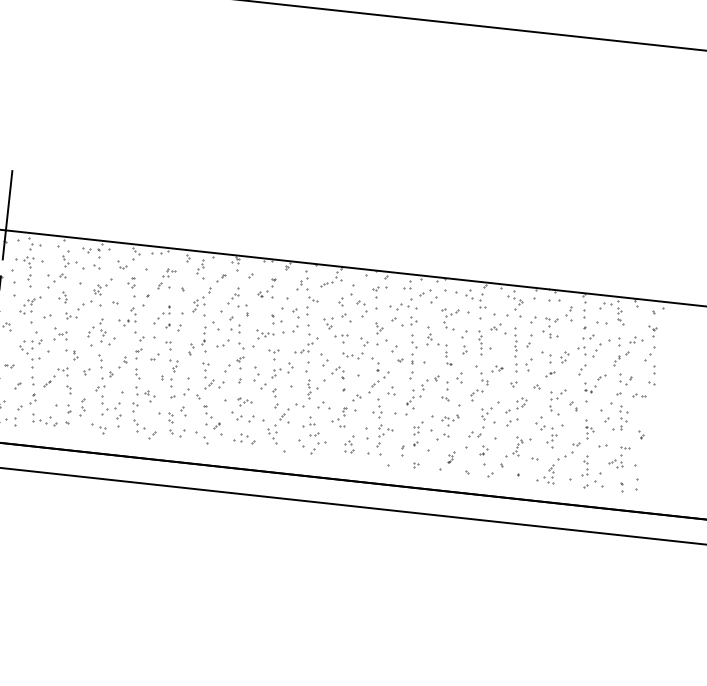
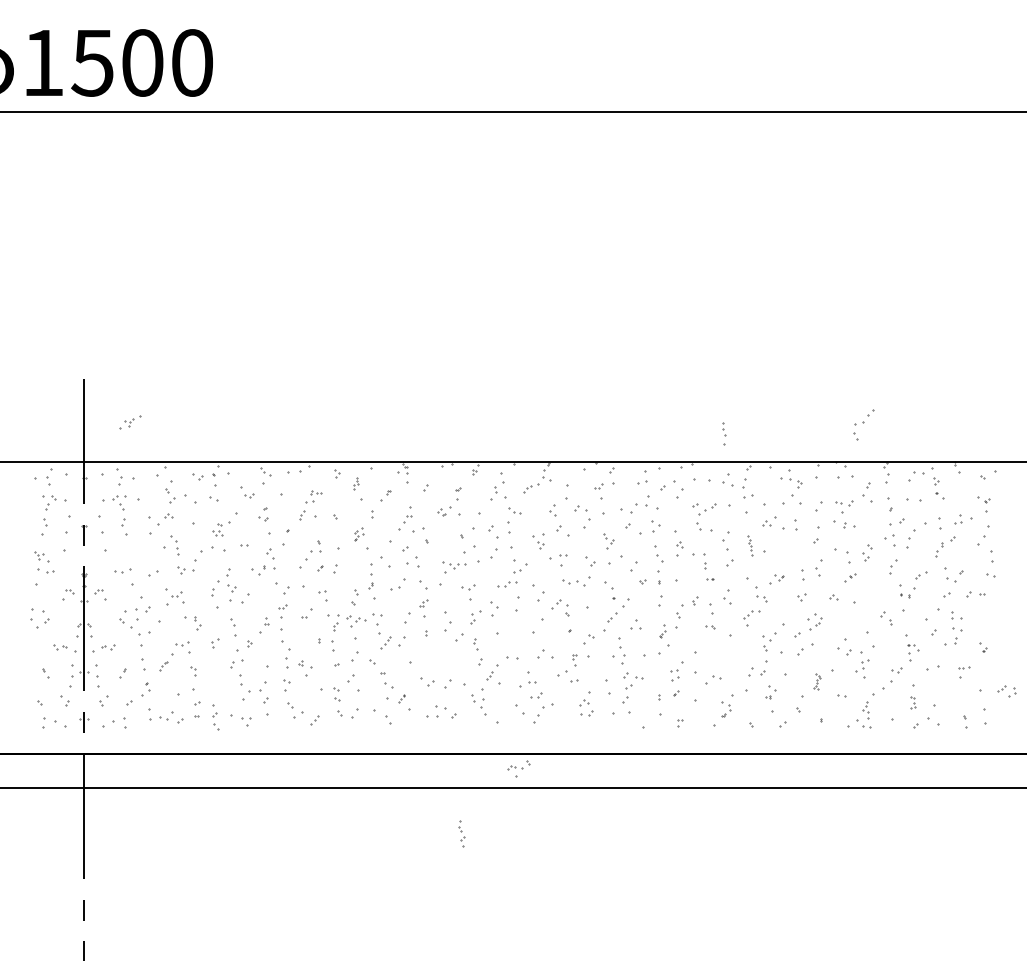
part: (200, 267) -> (355, 483), size x0.6
part: (62, 297) -> (171, 545), size x1.4
part: (32, 301) -> (130, 422), moved
part: (198, 304) -> (358, 534), size x0.6
part: (583, 313) -> (887, 490), size x1.6
part: (272, 318) -> (462, 543), size x1.6
part: (480, 342) -> (750, 545), size x0.6
part: (515, 348) -> (724, 433), moved
part: (464, 350) -> (729, 558), size x1.6
part: (137, 373) -> (285, 638), size x1.6
part: (309, 389) -> (461, 833), moved
part: (410, 397) -> (662, 631), size x0.6
part: (557, 400) -> (863, 424), moved
part: (244, 401) -> (356, 621), moved
part: (83, 404) -> (215, 721), moved
part: (68, 408) -> (196, 696), size x1.6
part: (183, 411) -> (353, 683), size x1.6
part: (450, 419) -> (518, 768), moved
part: (517, 446) -> (816, 681), size x0.6
part: (402, 450) -> (659, 704), size x1.6
part: (450, 456) -> (726, 705), size x1.4
part: (615, 464) -> (1006, 691), moved
part: (585, 468) -> (912, 702), size x0.6

